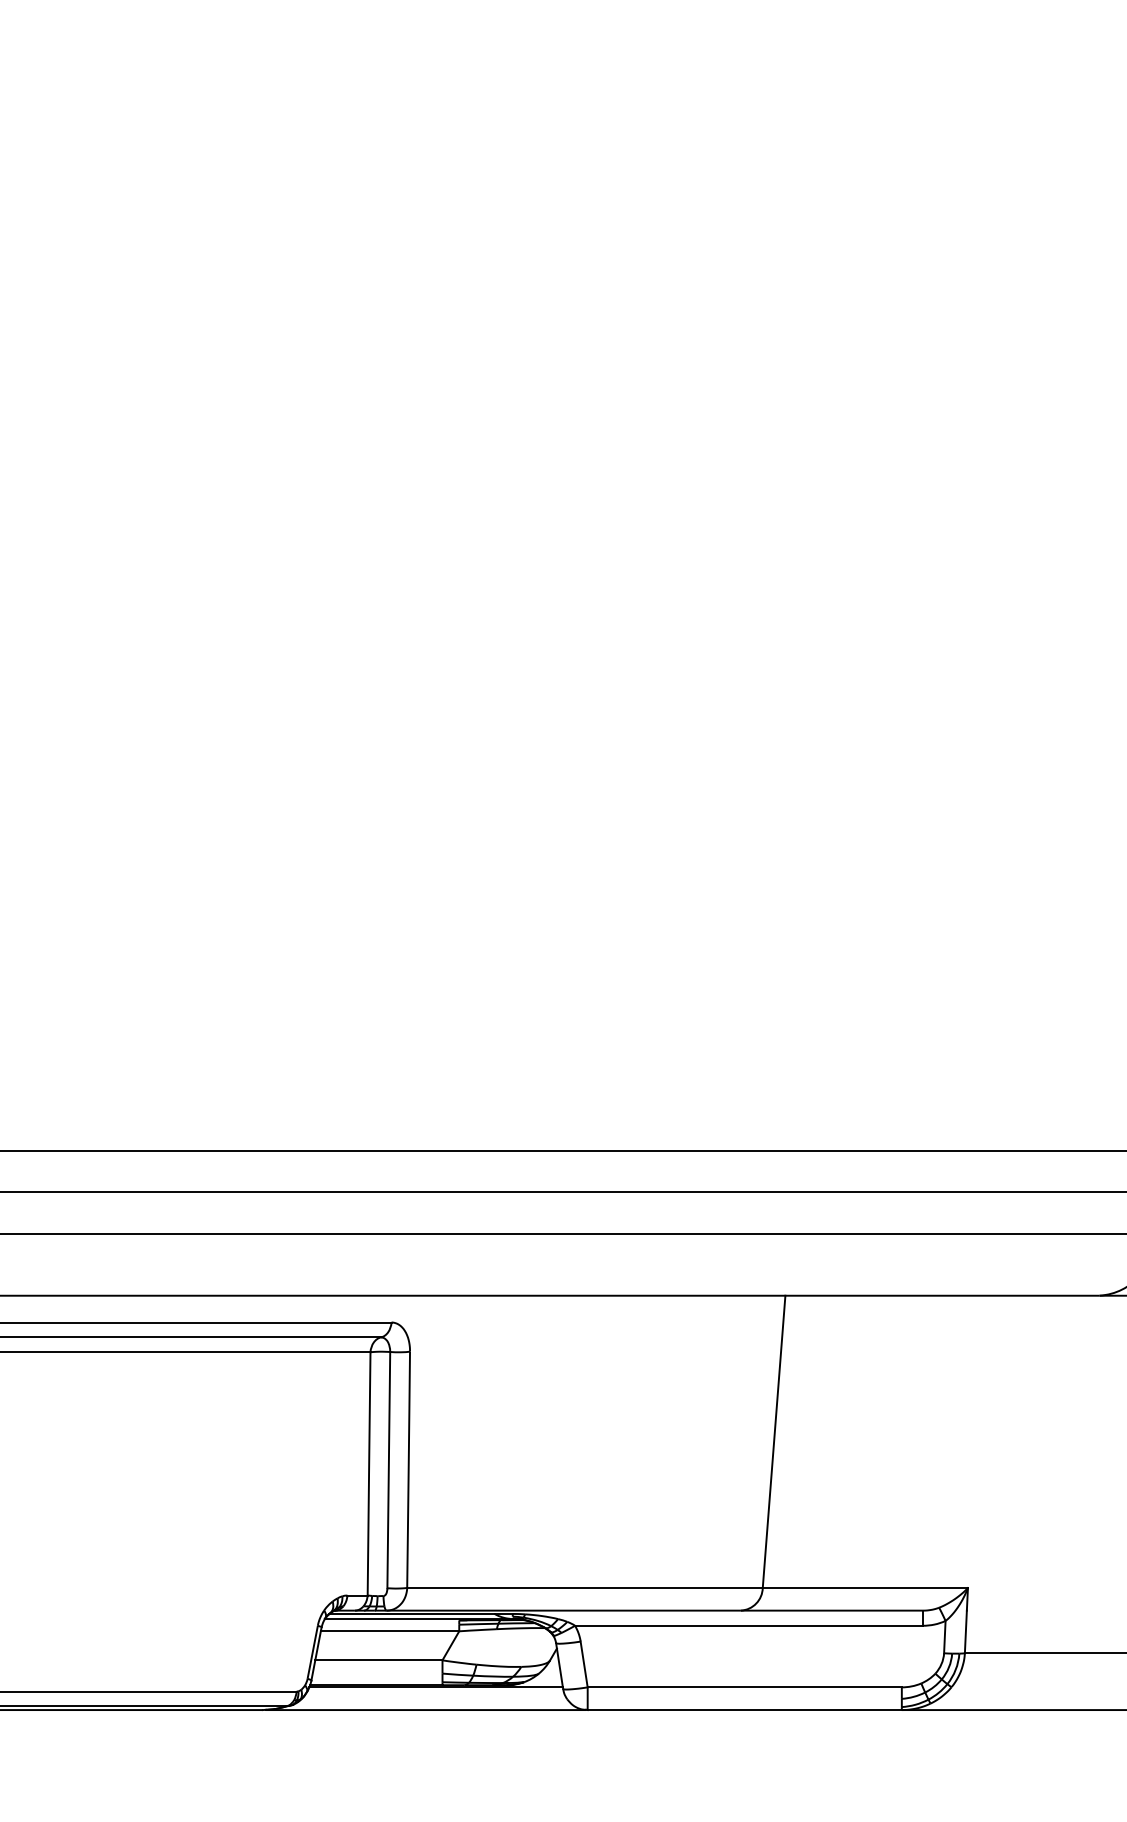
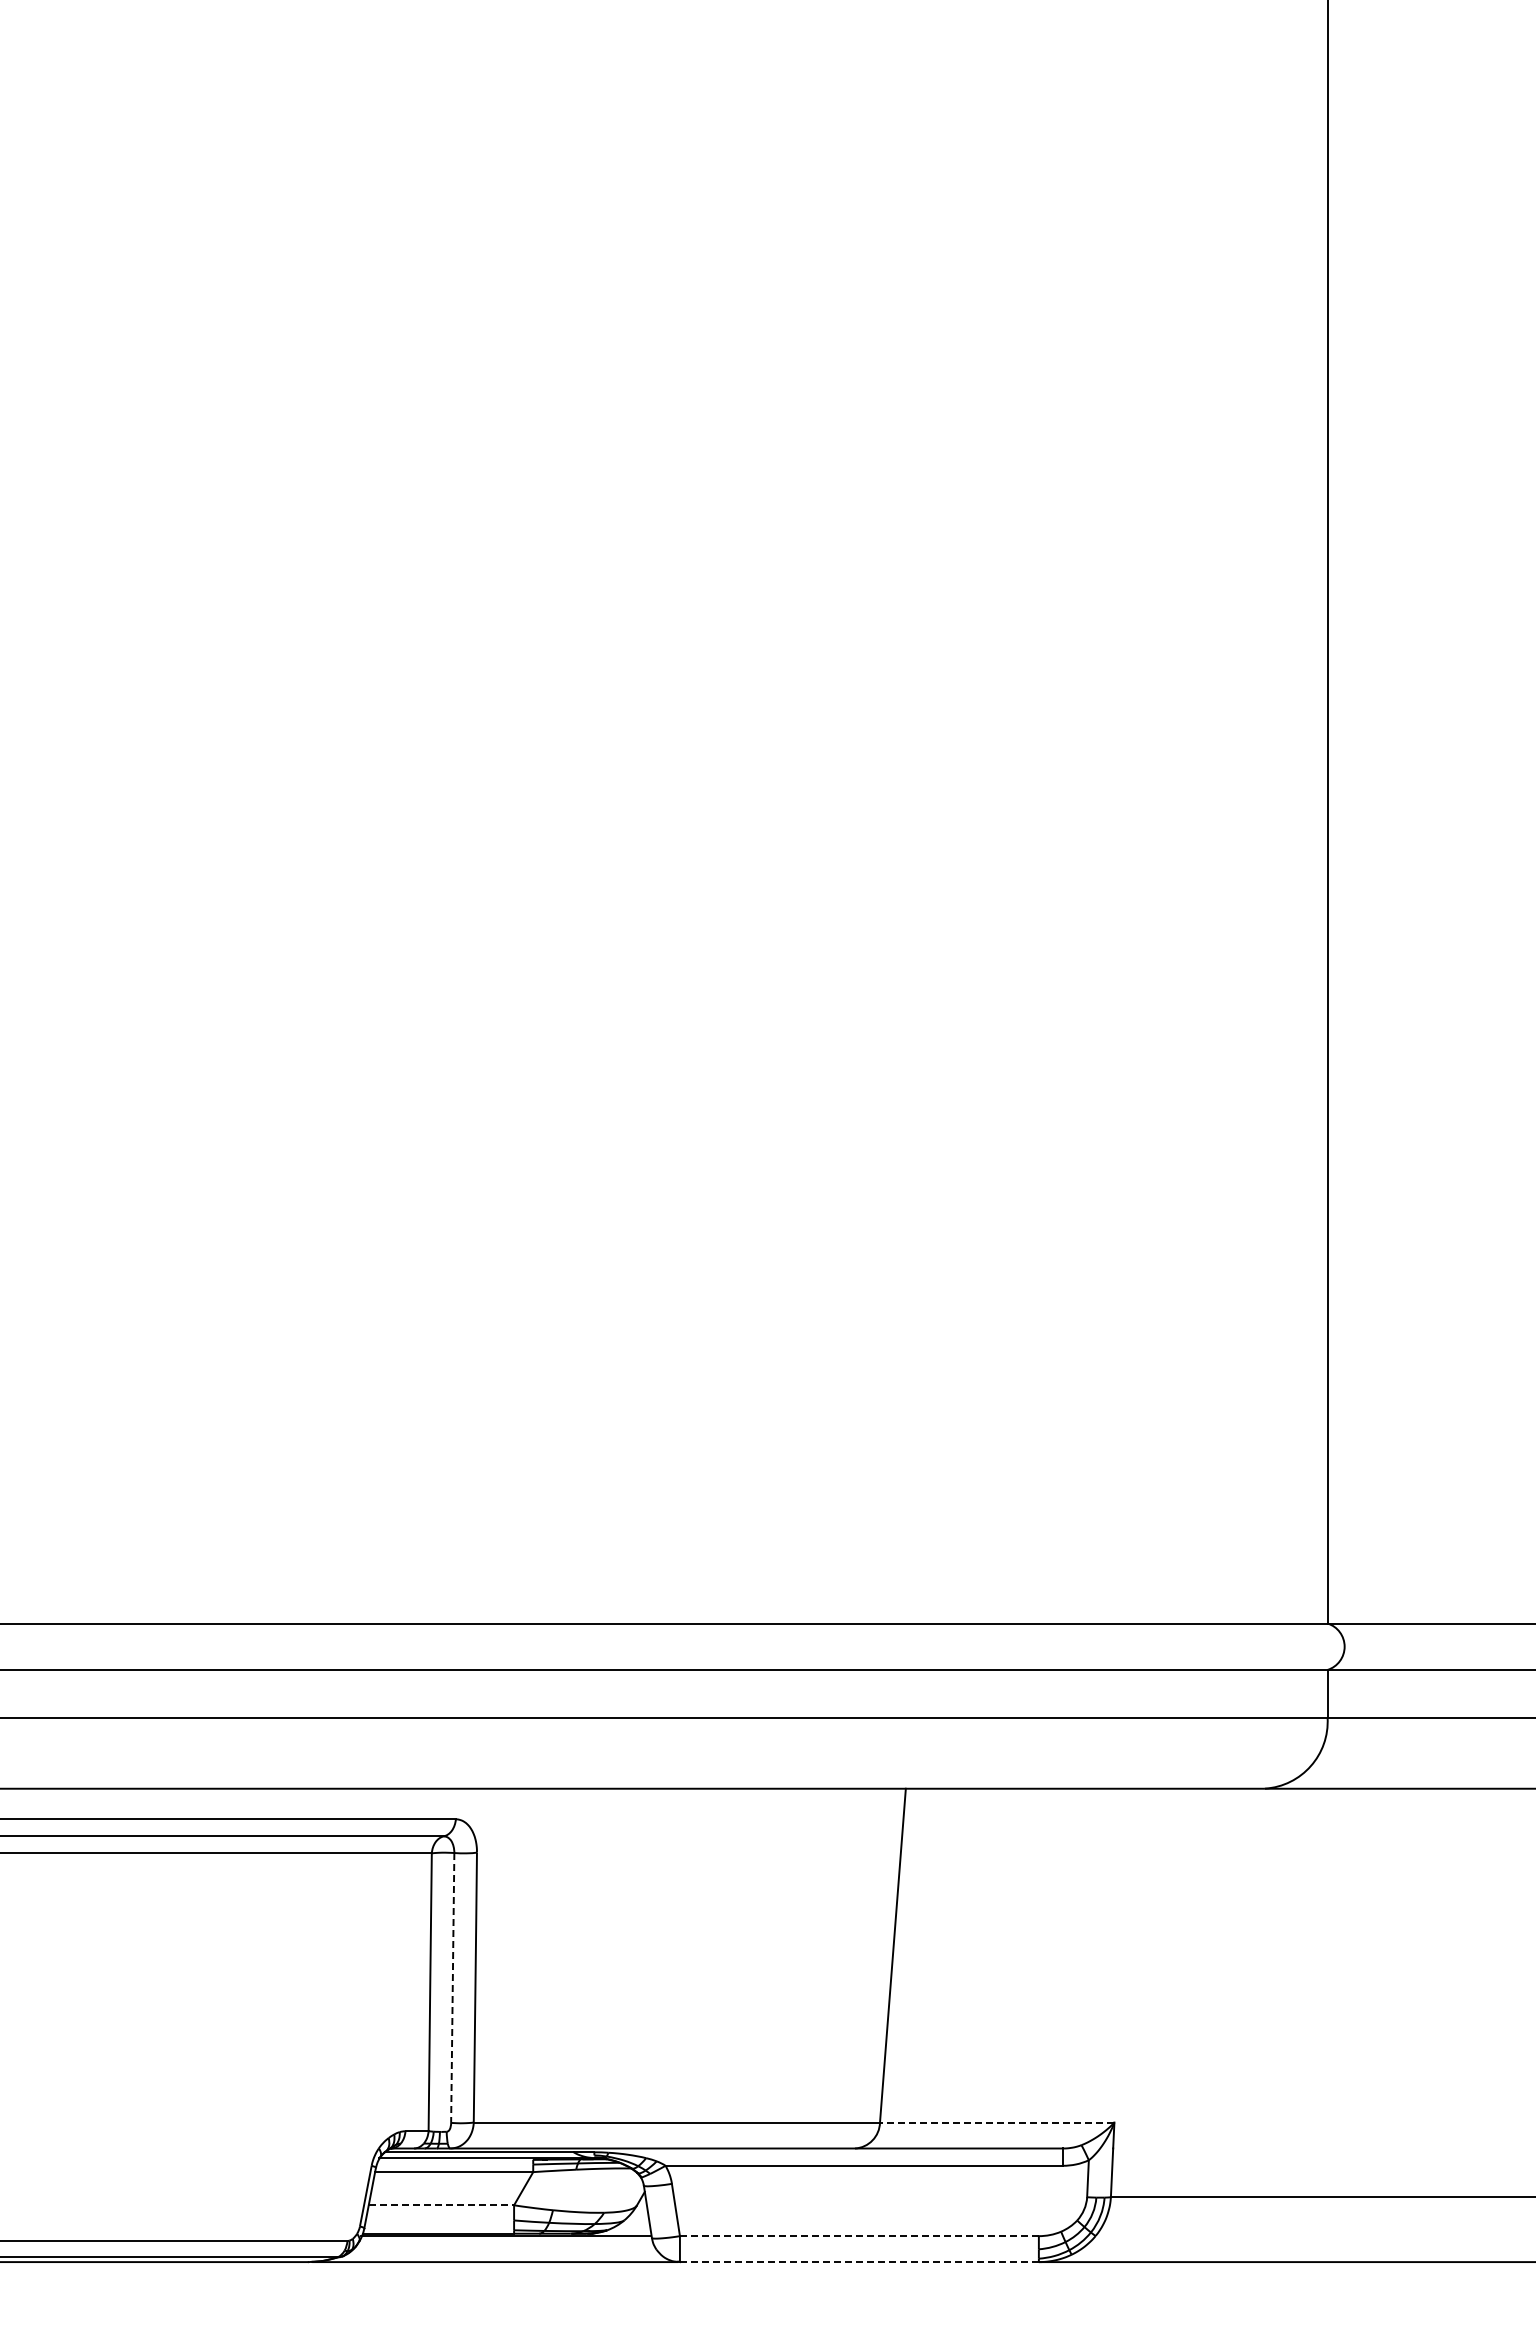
line: (388, 1469) -> (452, 1987), solid -> dashed
line: (864, 1587) -> (996, 2122), solid -> dashed
line: (378, 1660) -> (441, 2205), solid -> dashed
line: (744, 1687) -> (859, 2236), solid -> dashed
line: (743, 1710) -> (858, 2262), solid -> dashed

